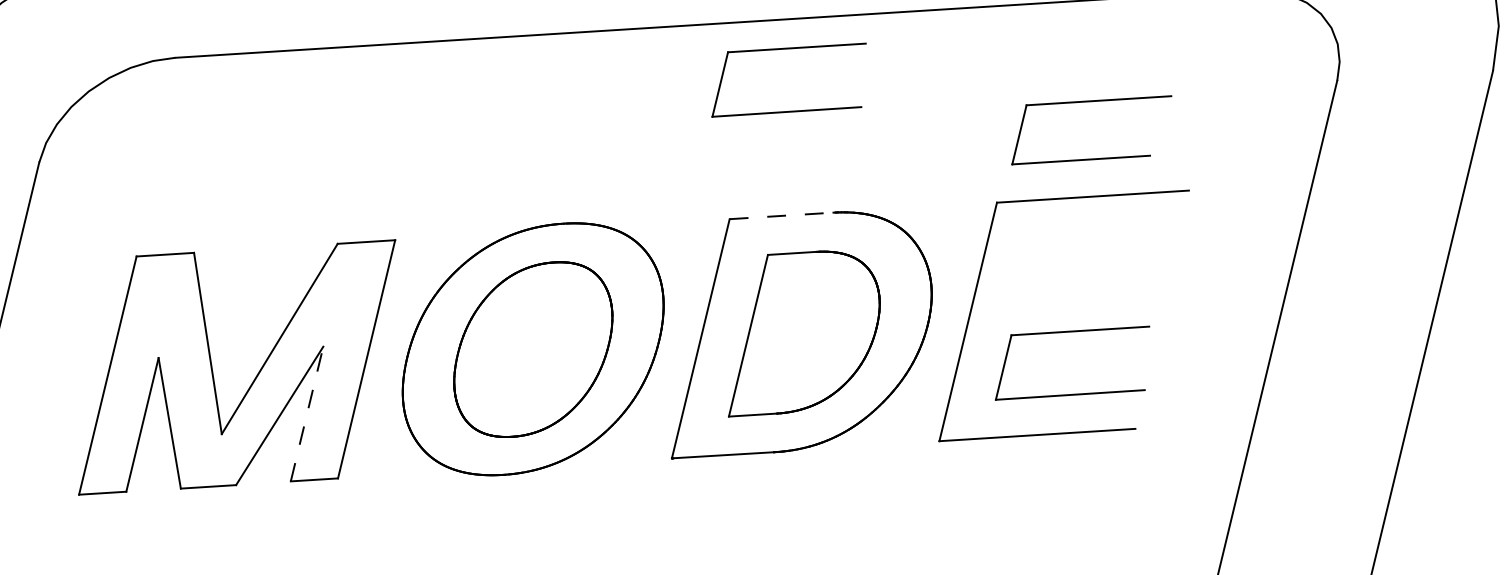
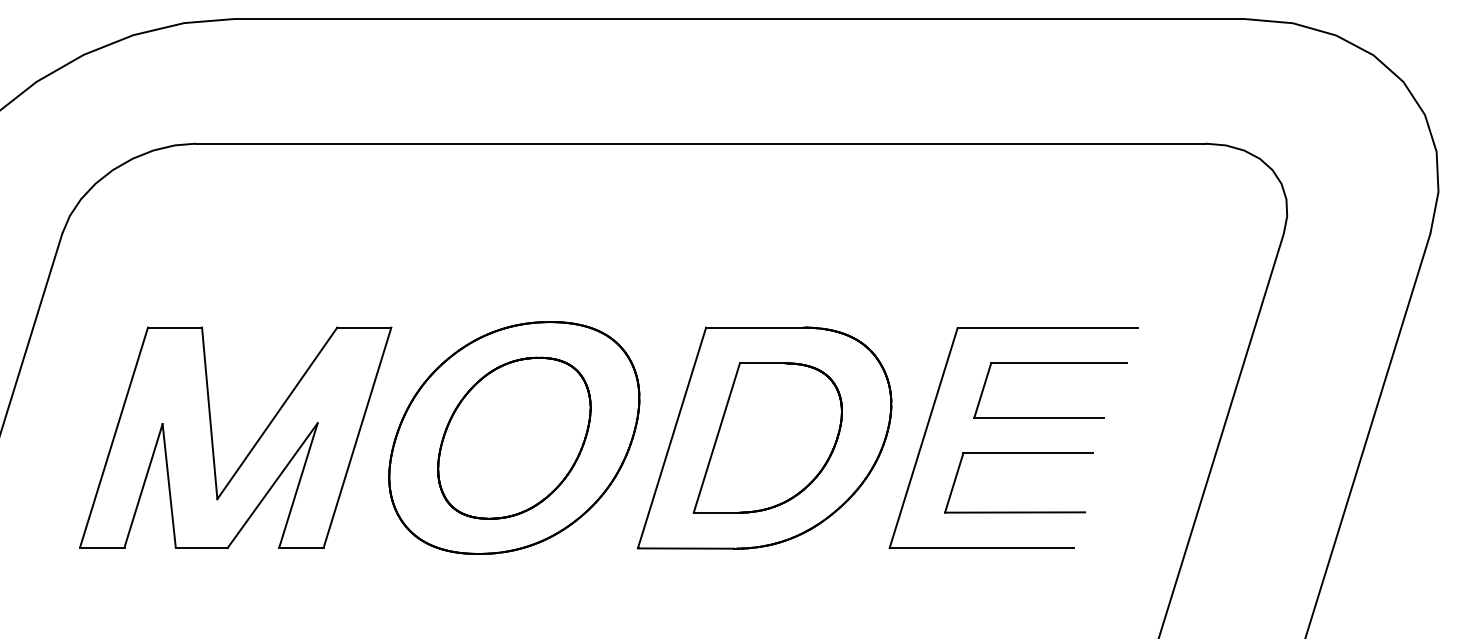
part: (786, 49) -> (769, 171), removed
part: (1089, 101) -> (1050, 363), moved
line: (781, 215) -> (754, 327), dashed -> solid
line: (307, 413) -> (298, 484), dashed -> solid

